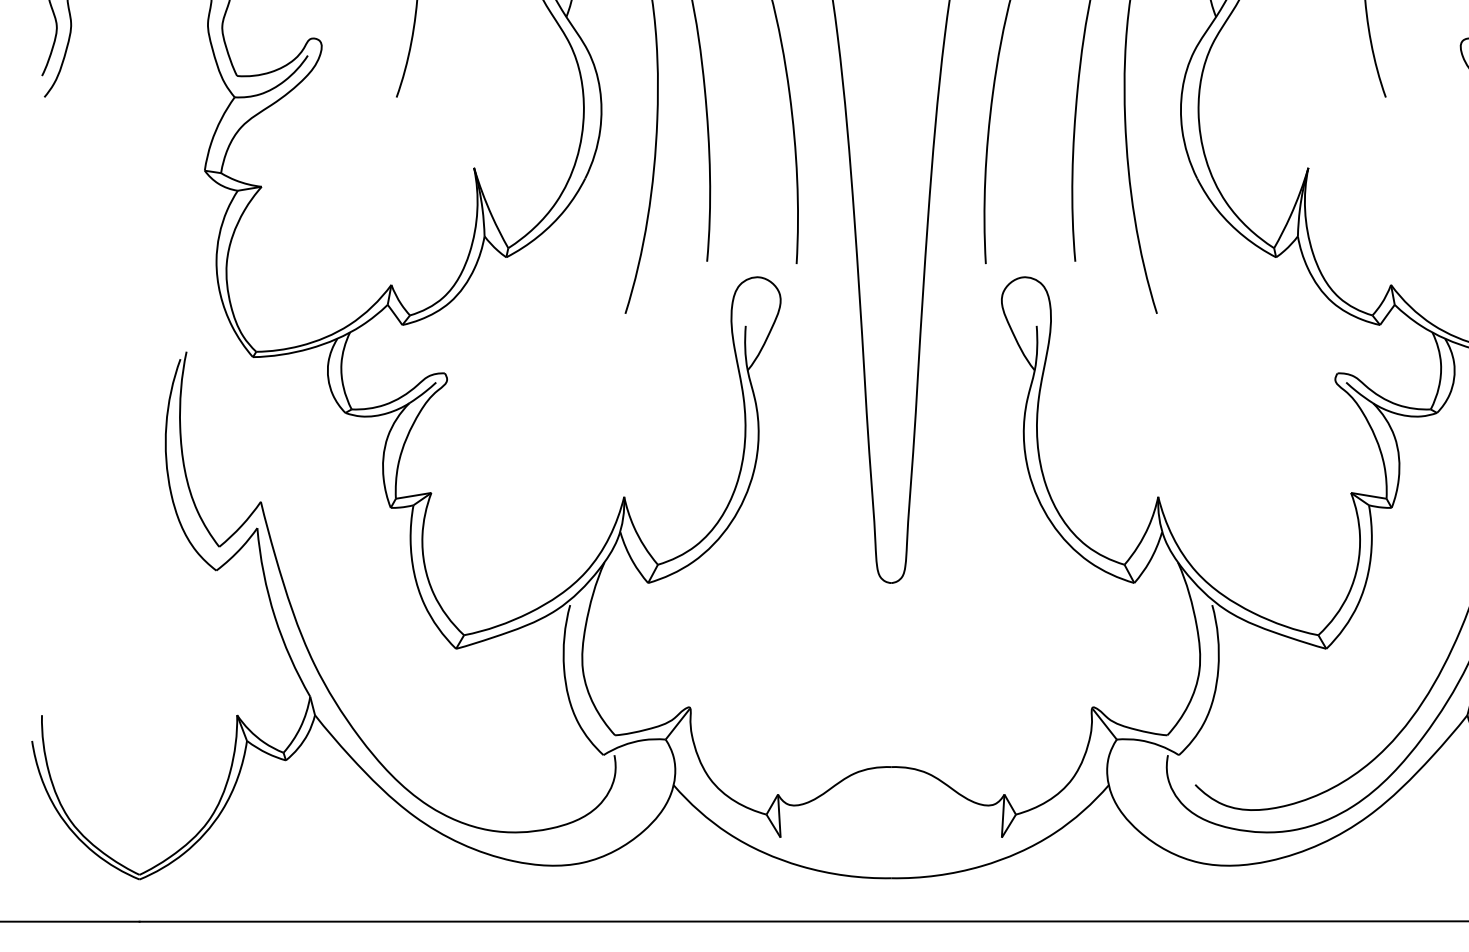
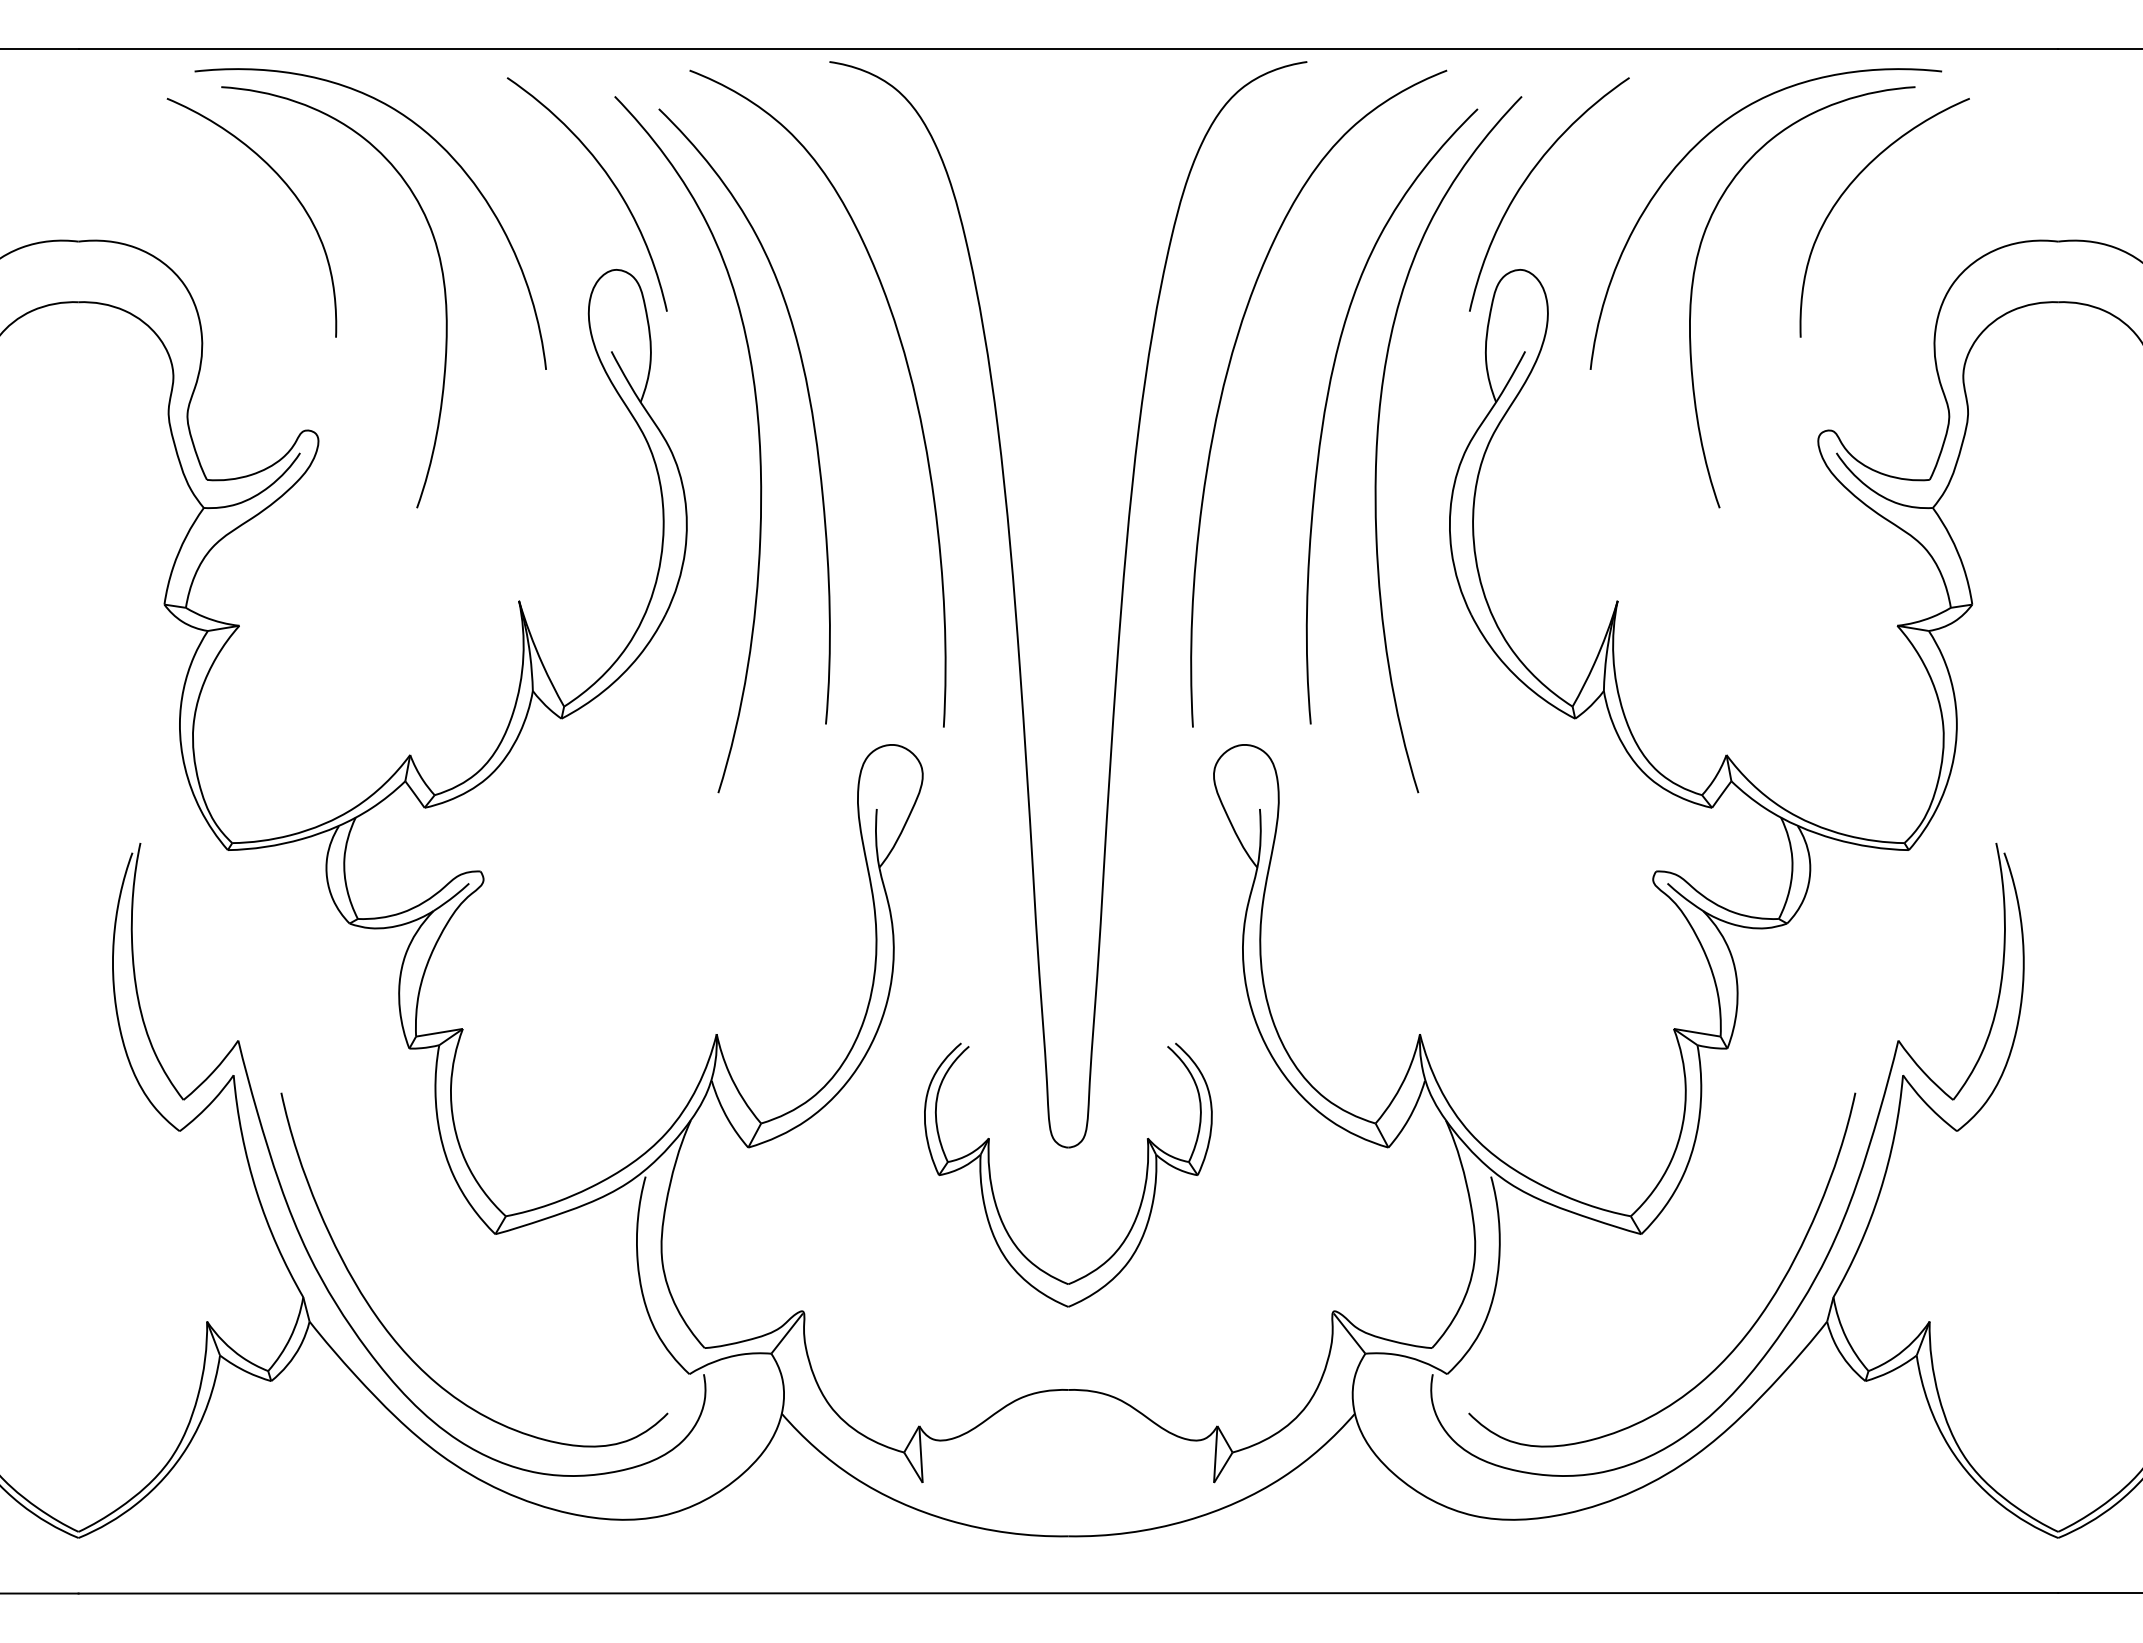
part: (948, 614) -> (1143, 1188), added
curve: (377, 724) -> (391, 1334), added

